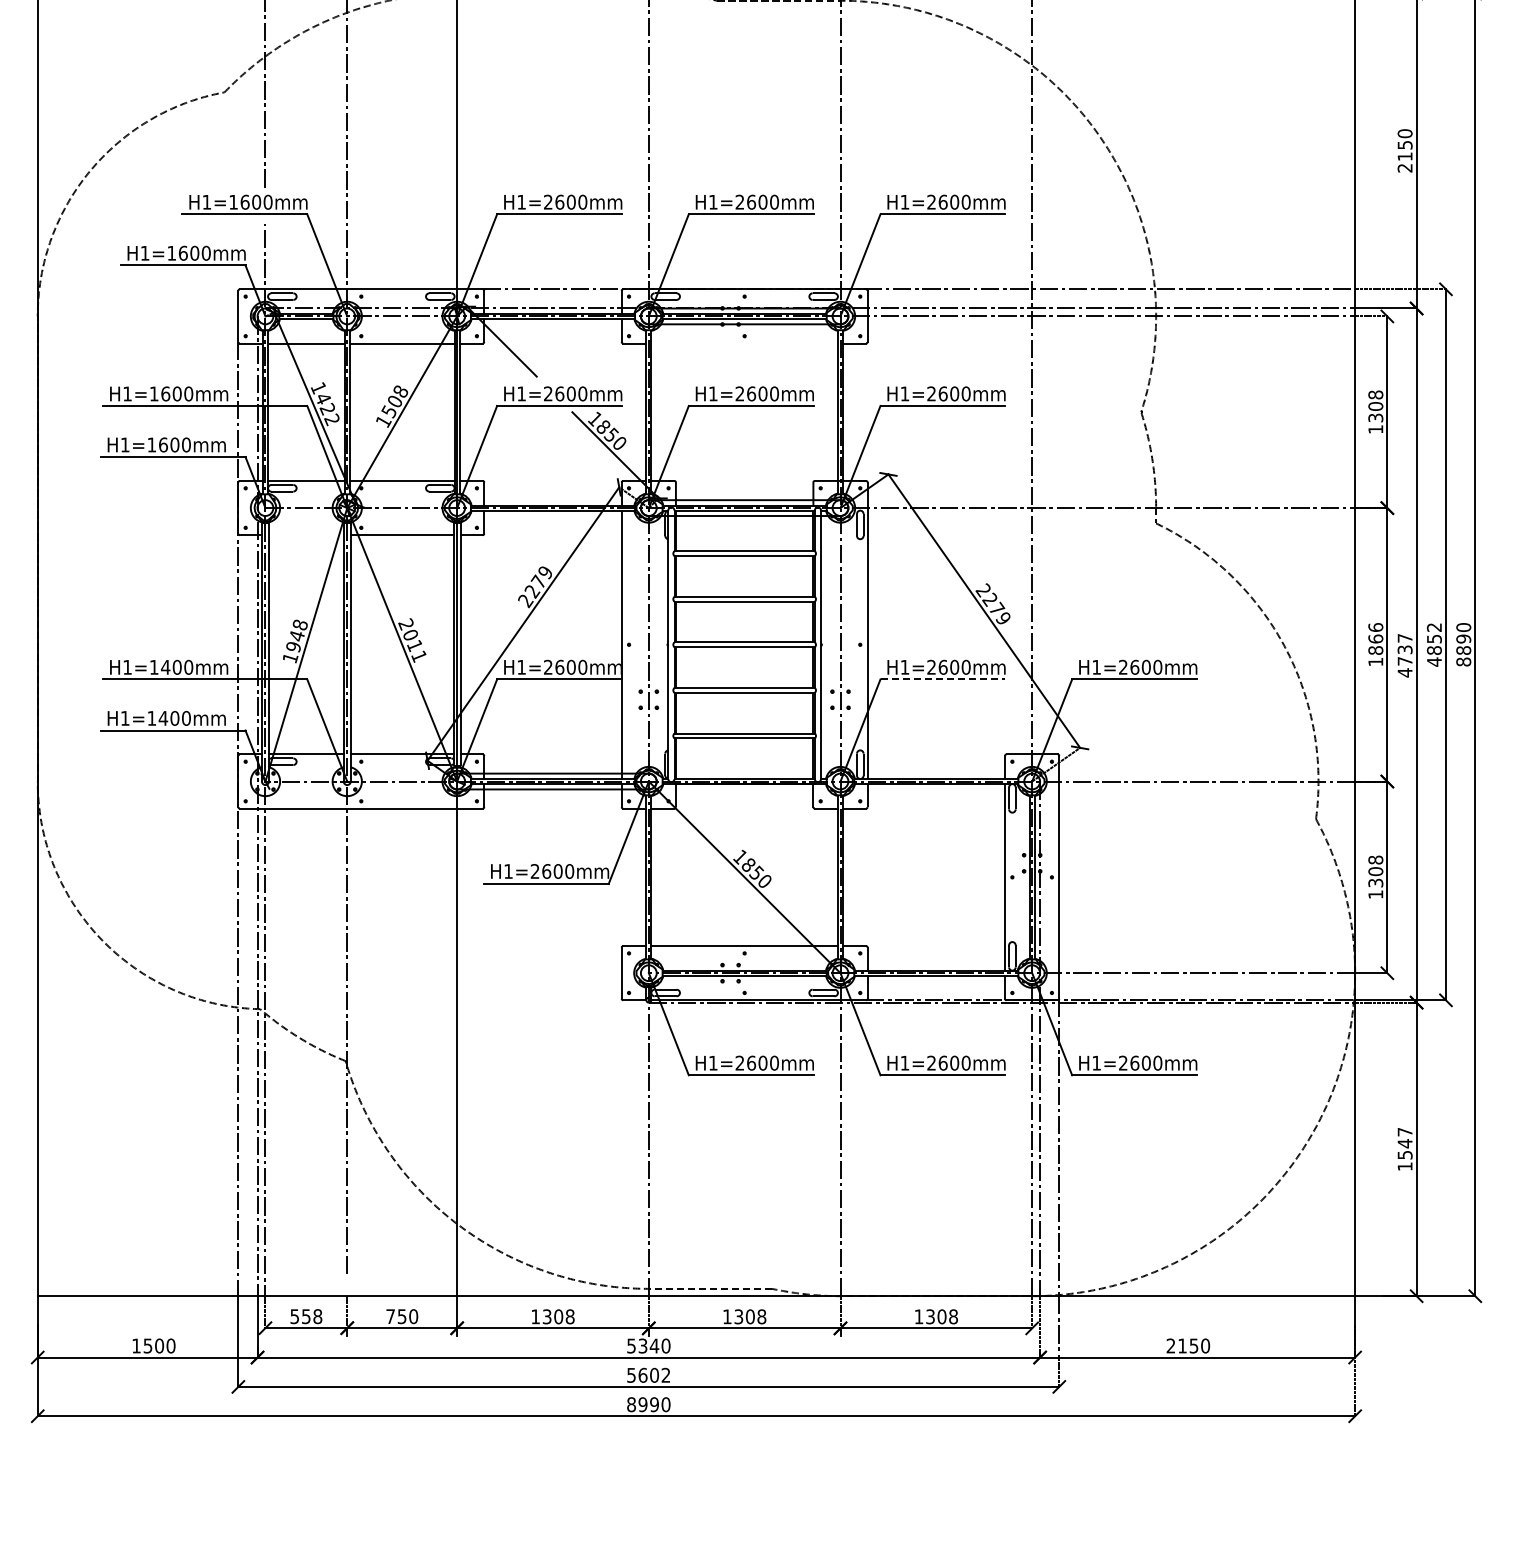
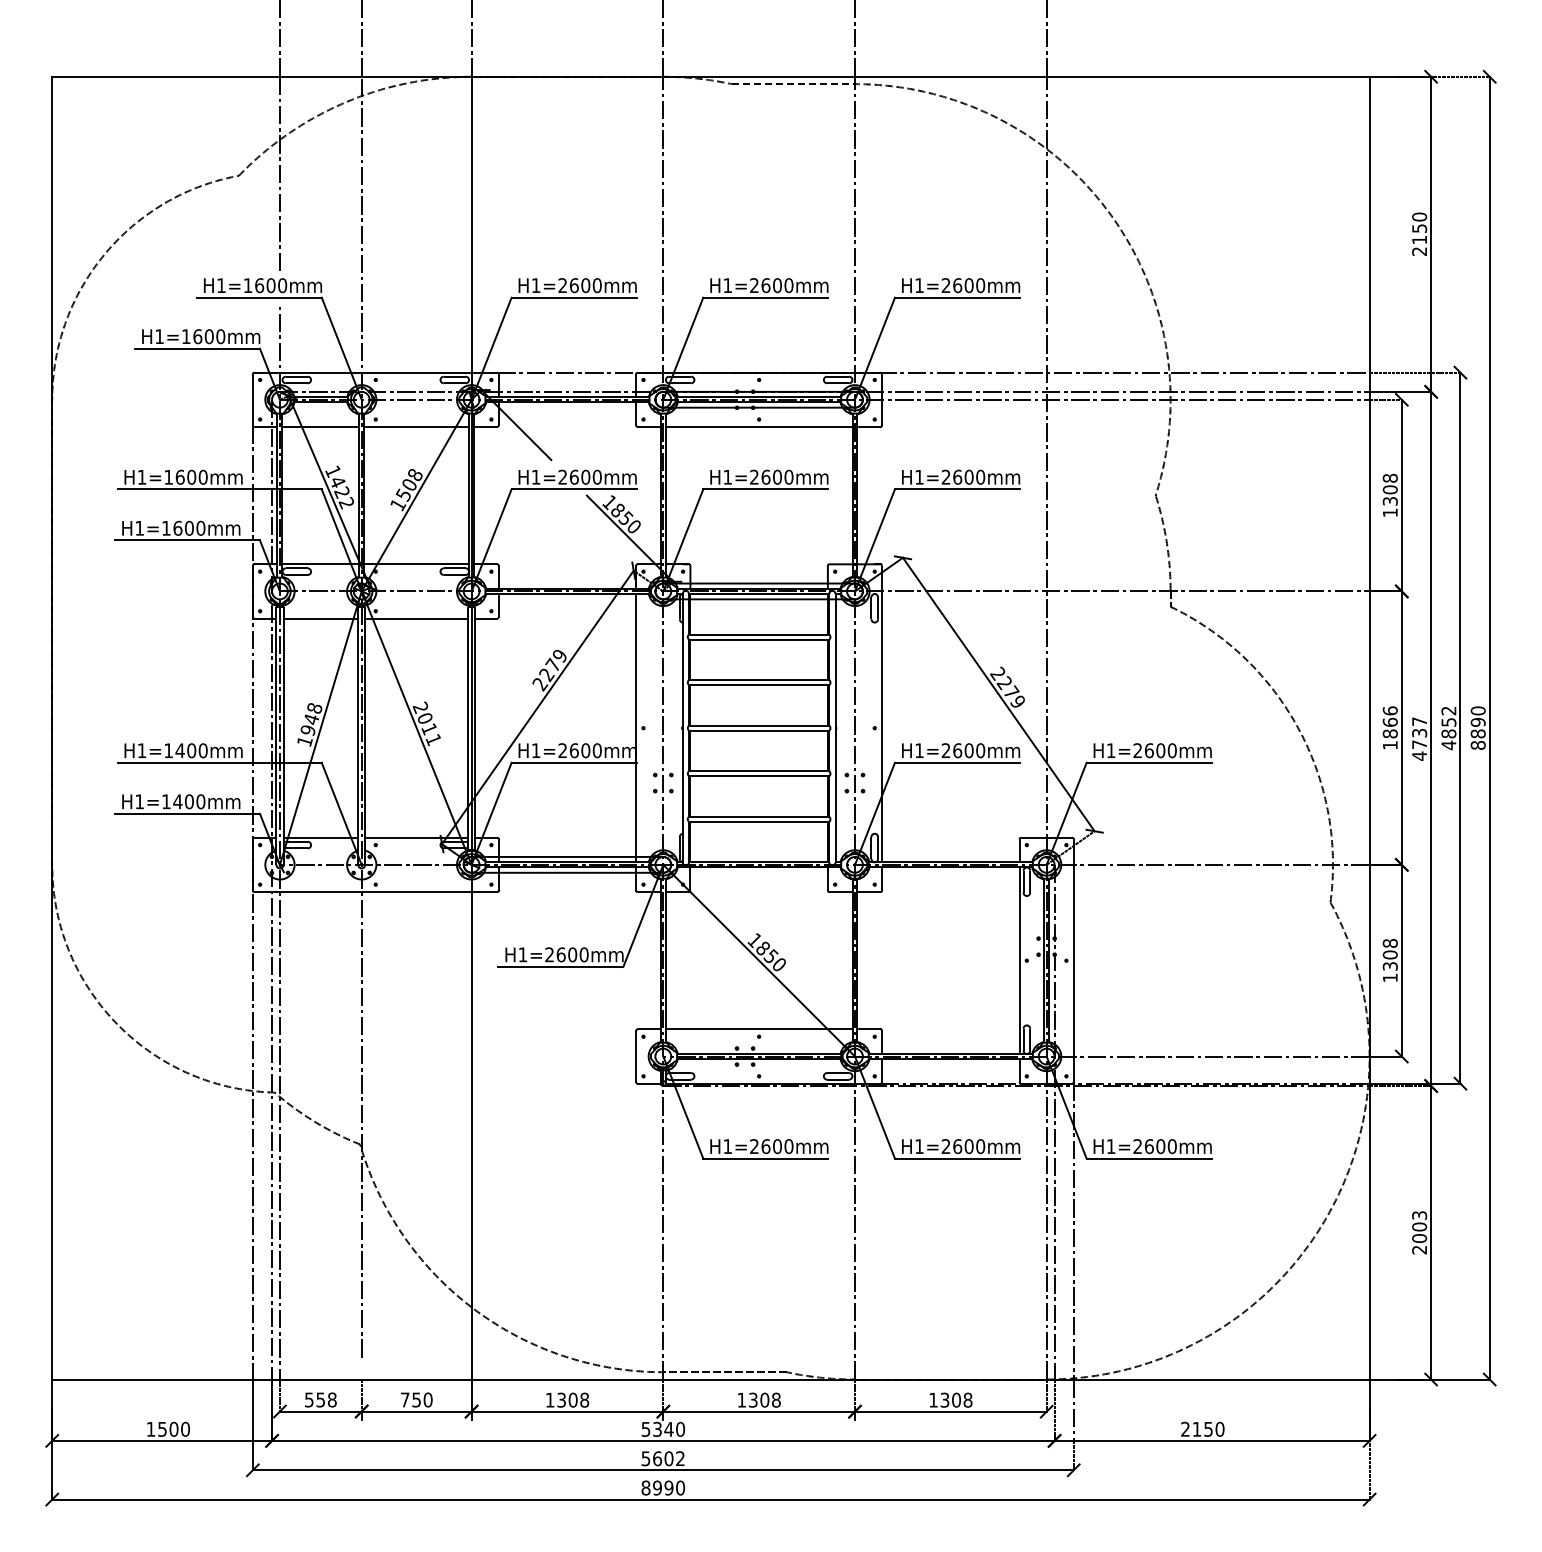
line: (744, 343) -> (758, 426), added
line: (306, 535) -> (320, 618), added
line: (943, 679) -> (957, 762), dashed -> solid
text: (1405, 1149) -> (1419, 1232), 1547 -> 2003

